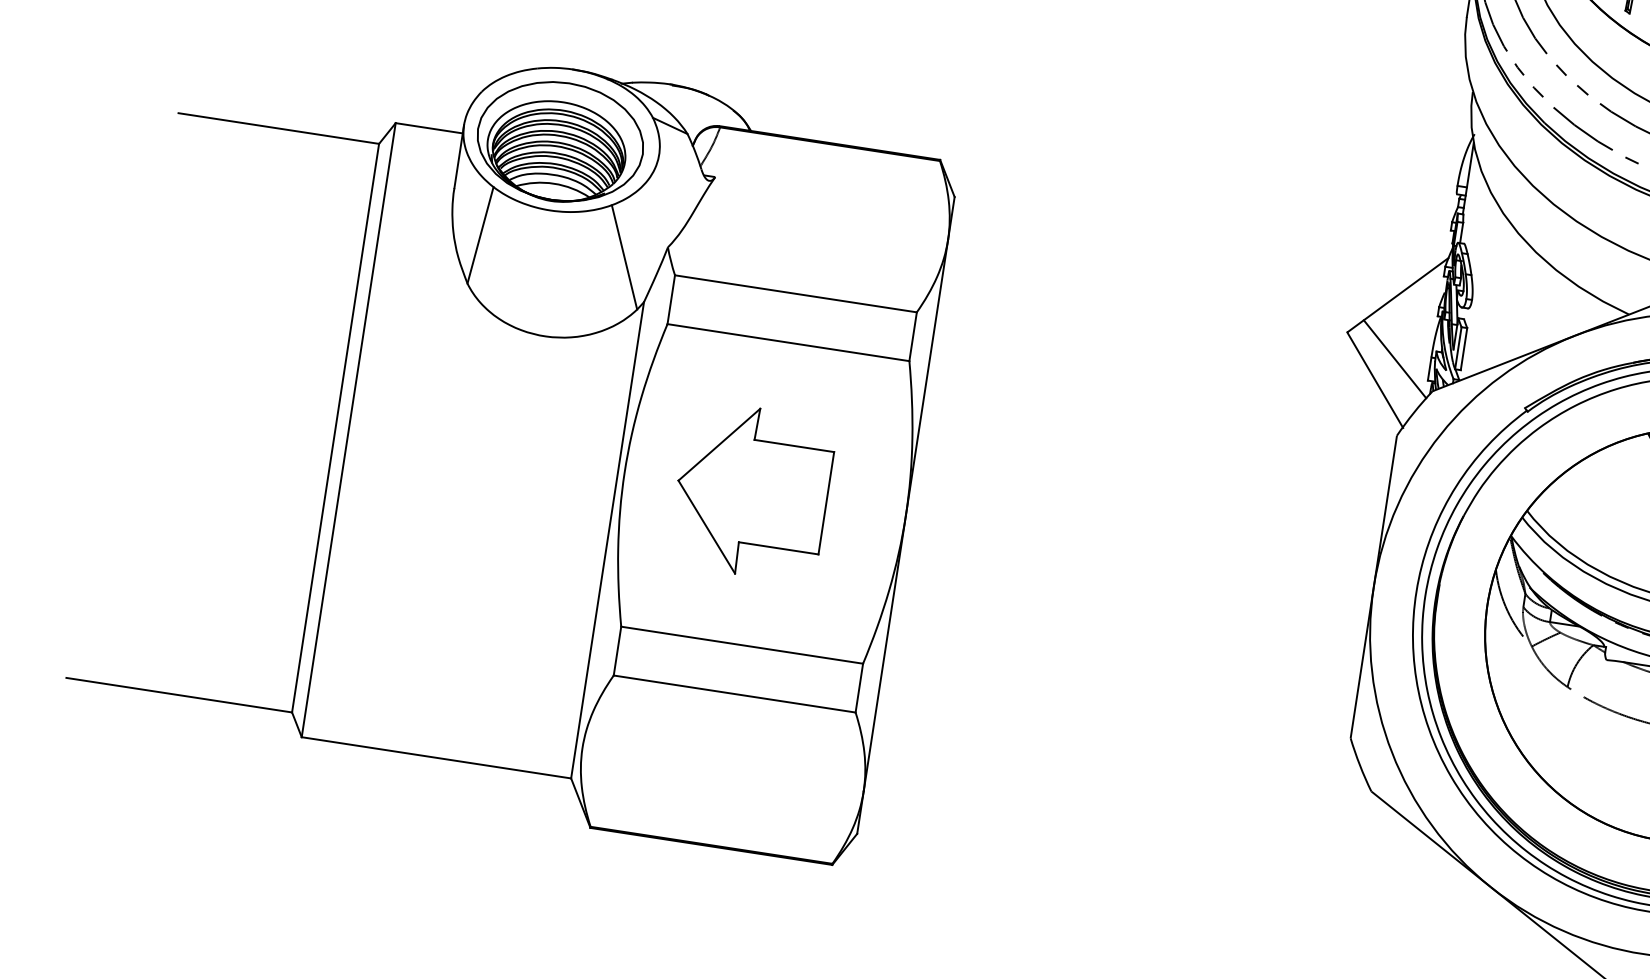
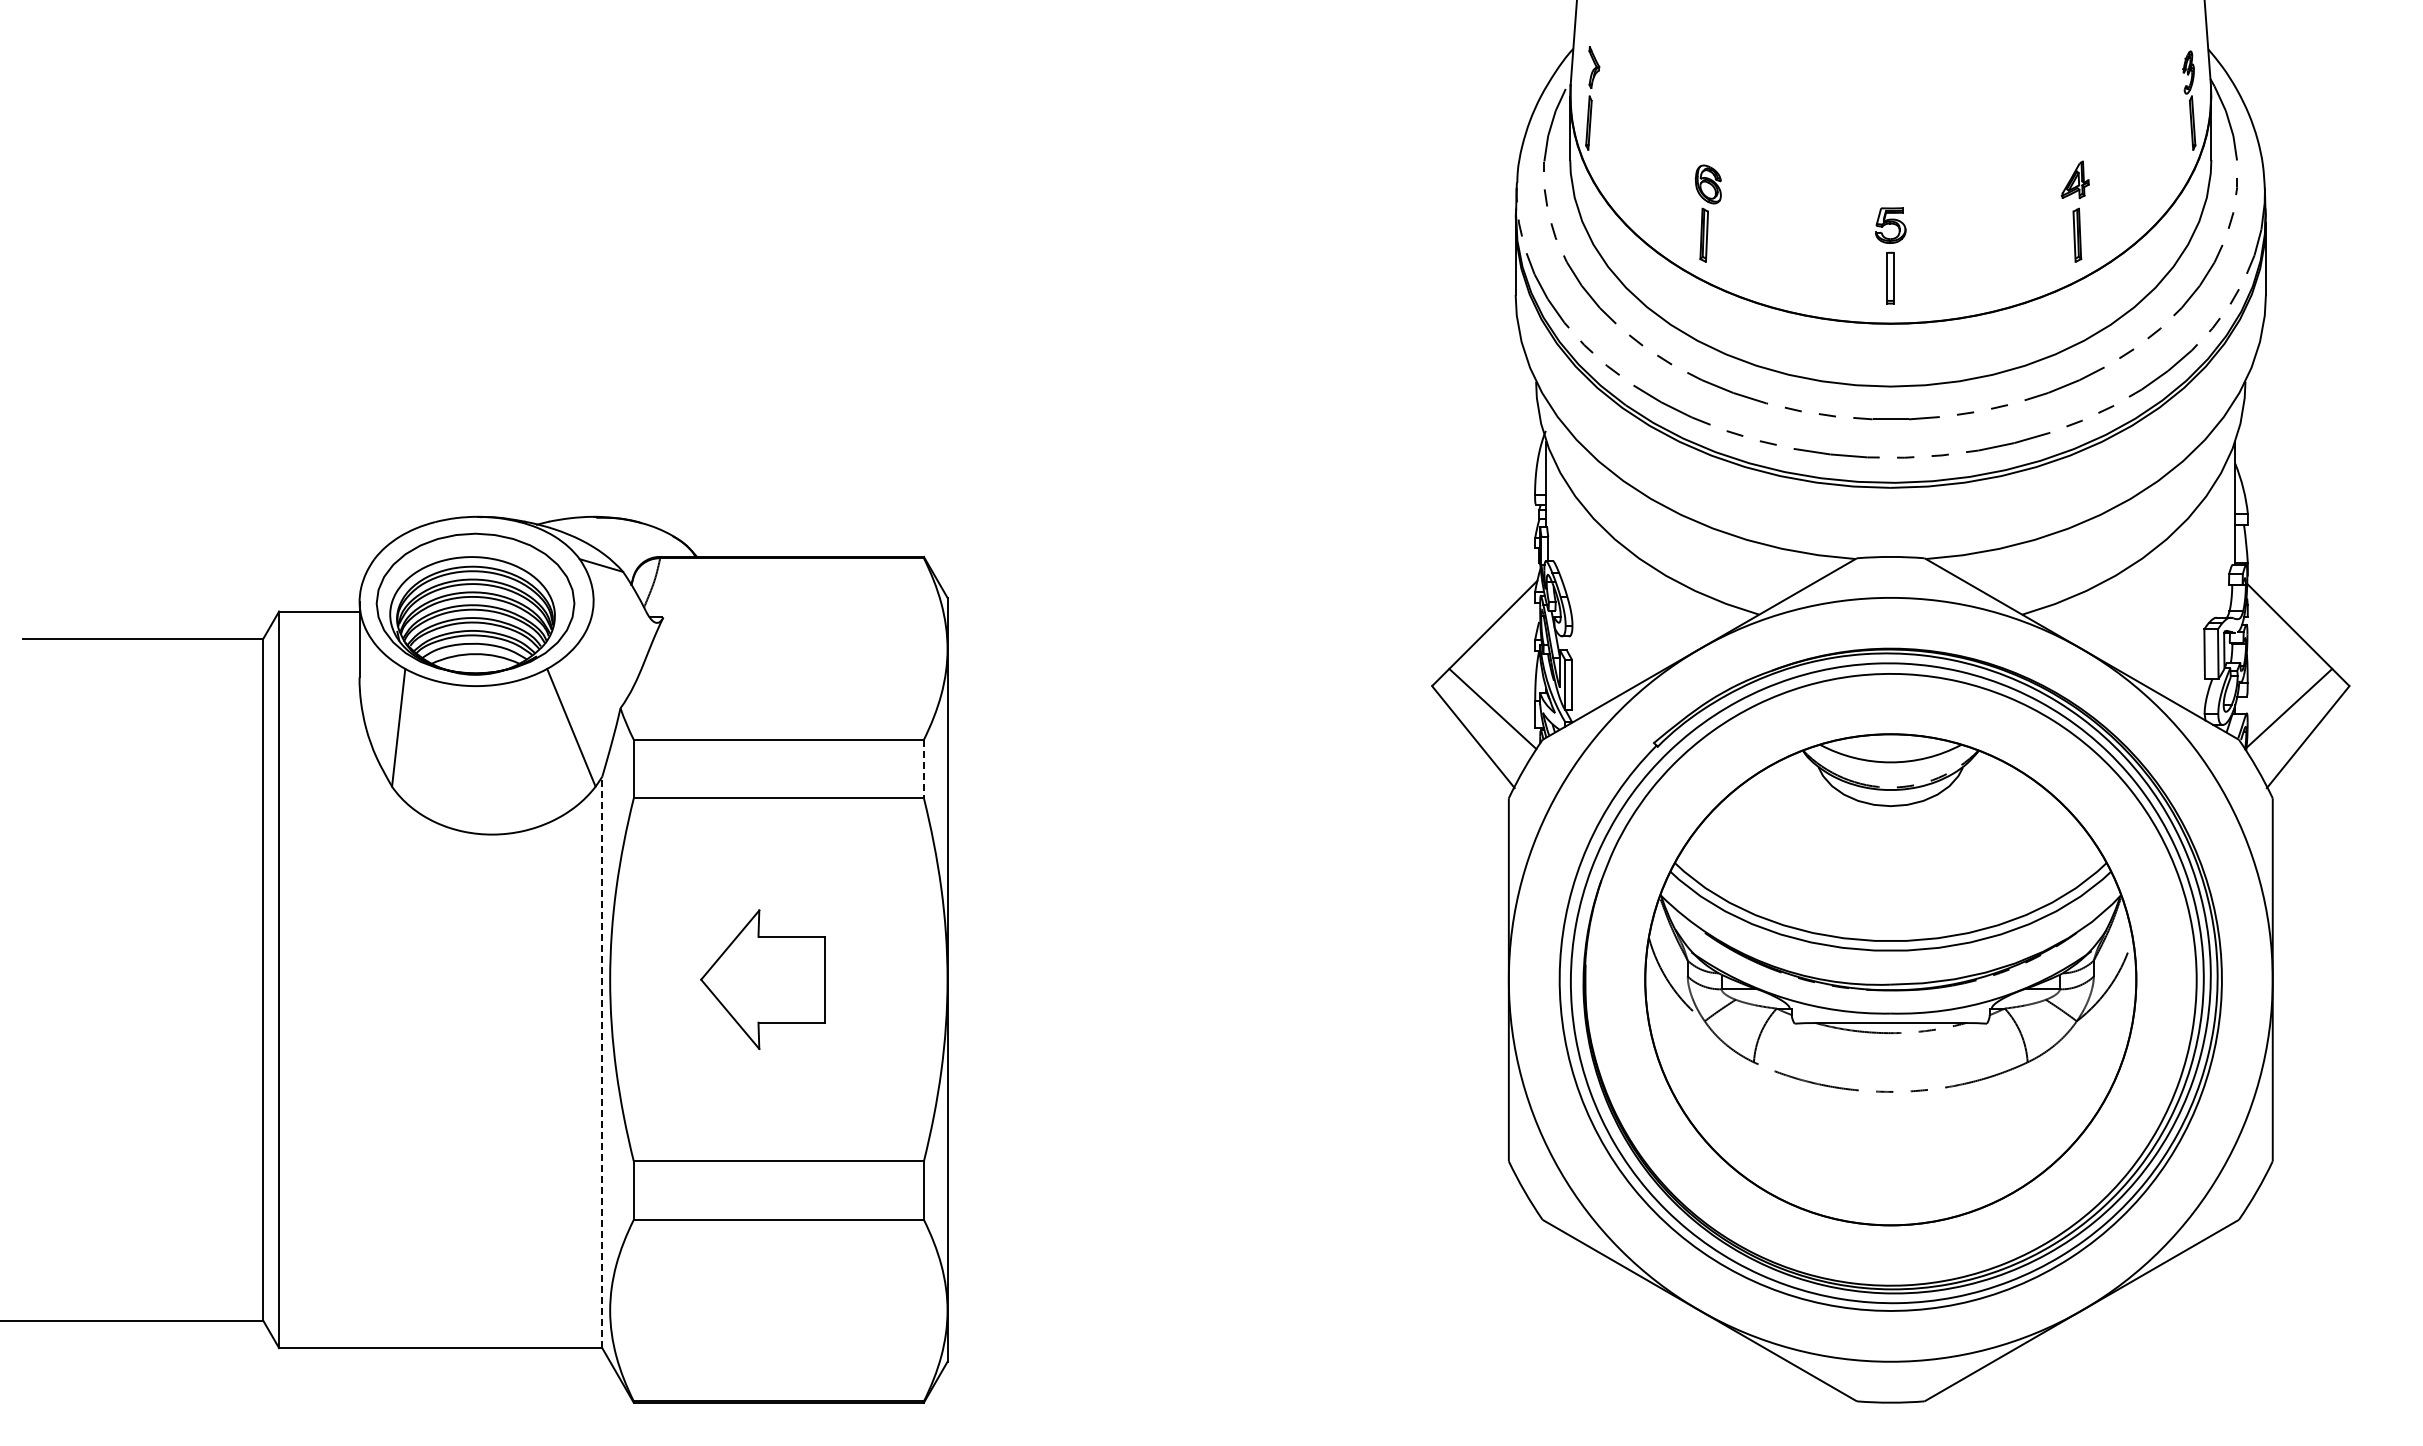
line: (912, 337) -> (923, 769), solid -> dashed
part: (751, 491) -> (762, 979), size x0.7
line: (607, 540) -> (602, 1062), solid -> dashed

